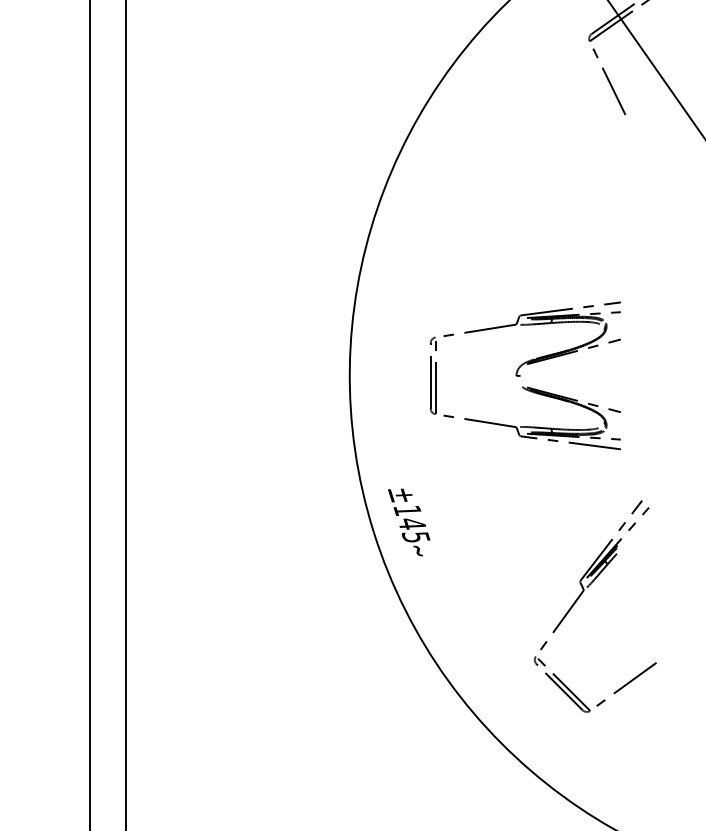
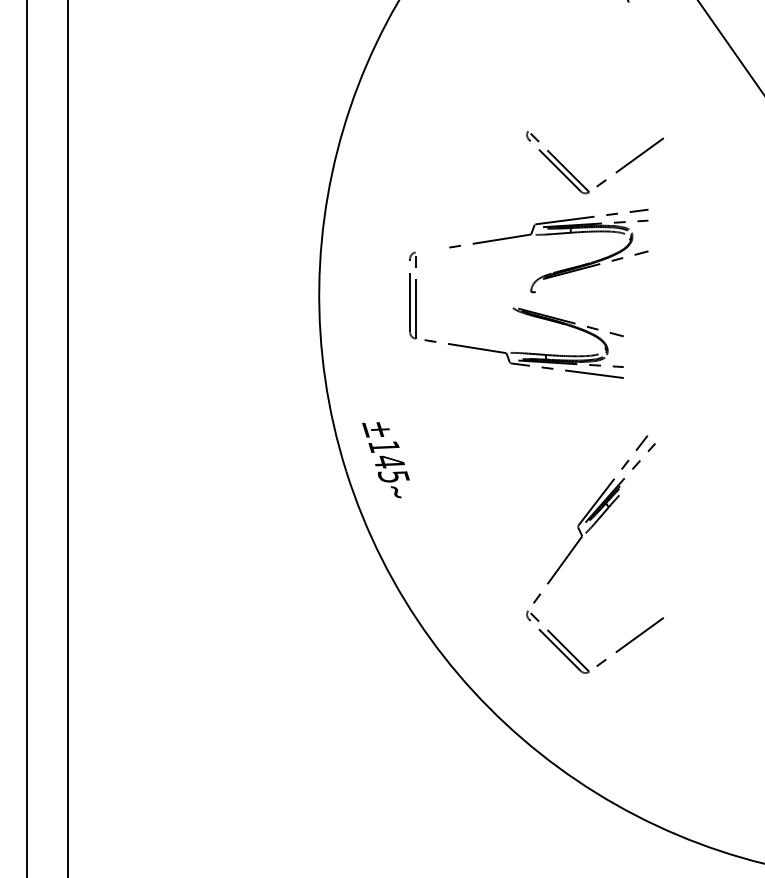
part: (602, 273) -> (603, 180), added
part: (531, 325) -> (548, 235), moved

